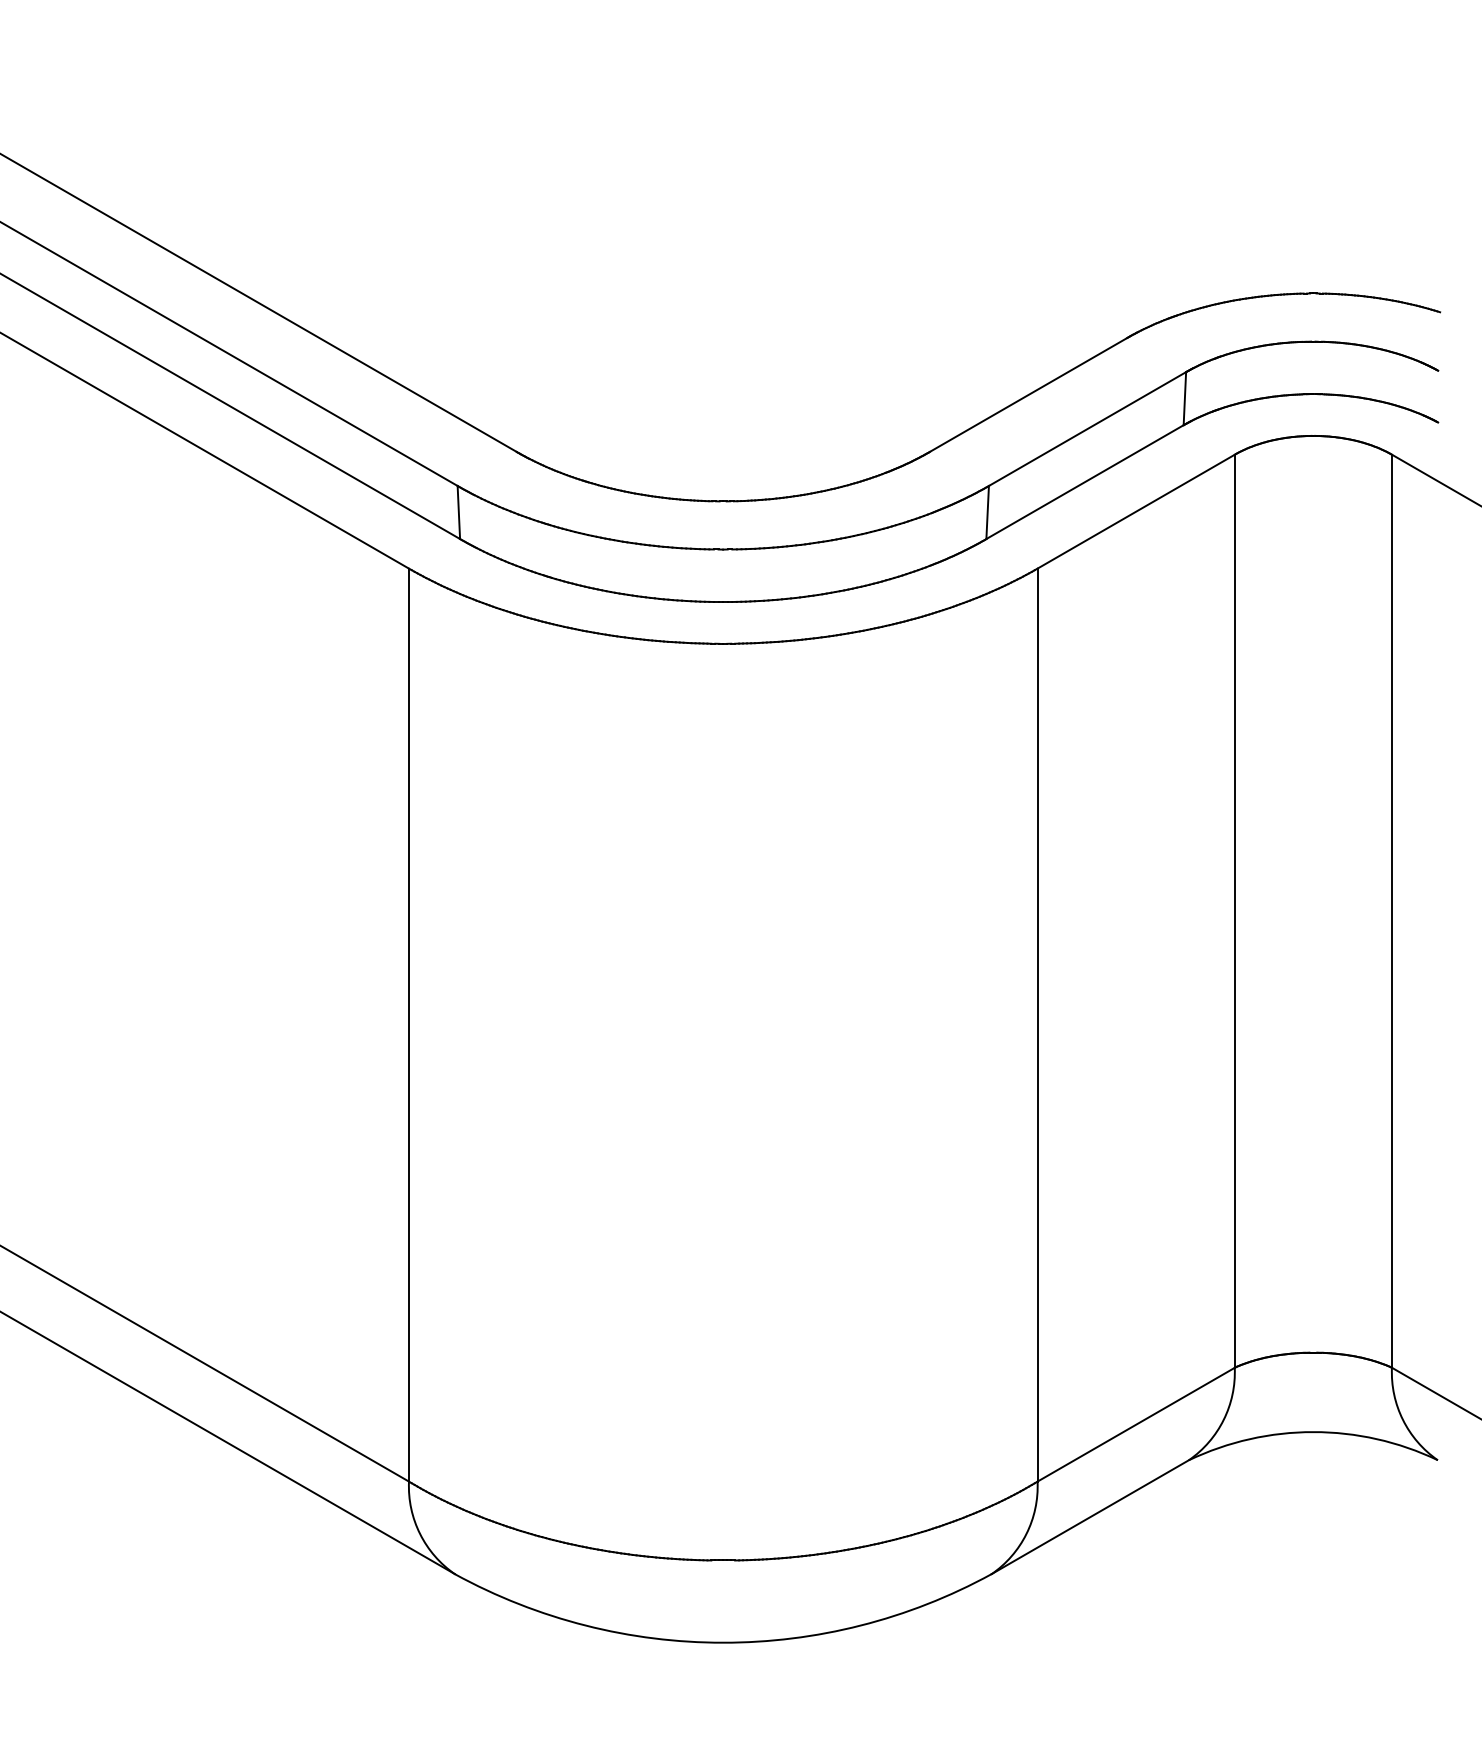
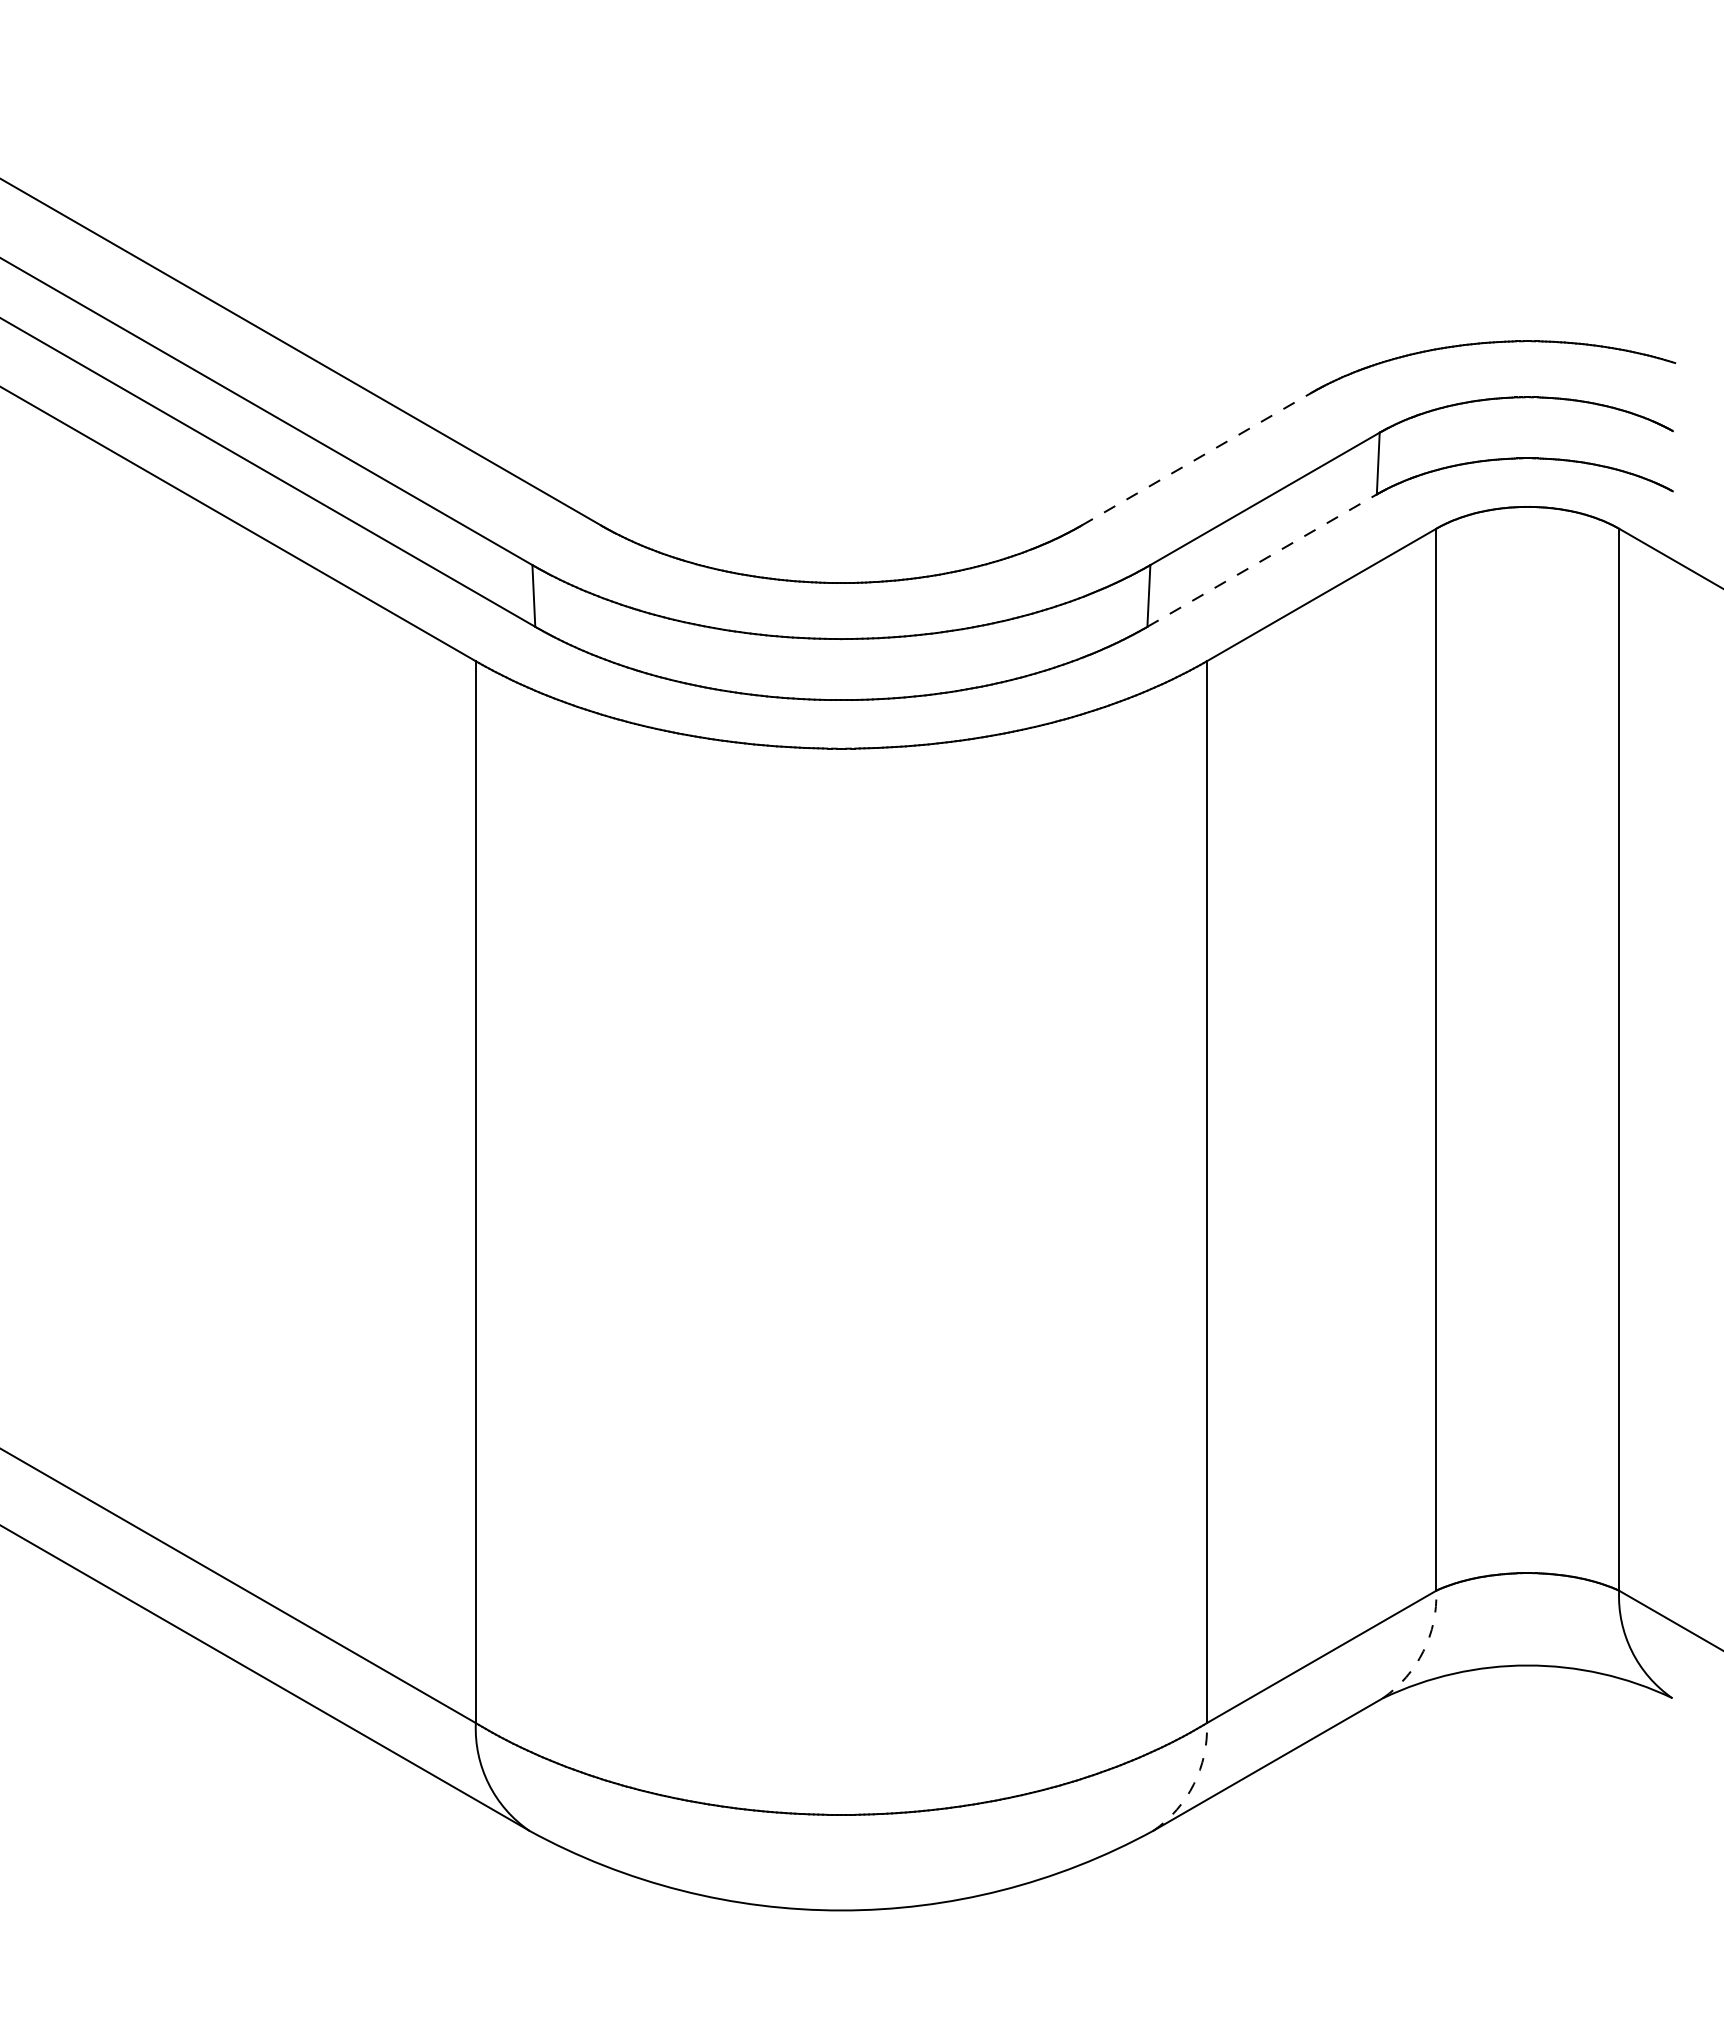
line: (1028, 395) -> (1196, 459), solid -> dashed
line: (1085, 482) -> (1262, 560), solid -> dashed
arc: (1223, 1420) -> (1423, 1651), solid -> dashed
arc: (1026, 1534) -> (1194, 1784), solid -> dashed

